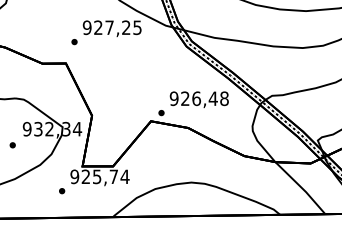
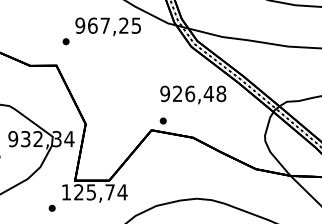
text: (98, 27) -> (92, 25), 927,25 -> 967,25
text: (198, 99) -> (192, 94), moved
text: (74, 176) -> (66, 191), 925,74 -> 125,74

